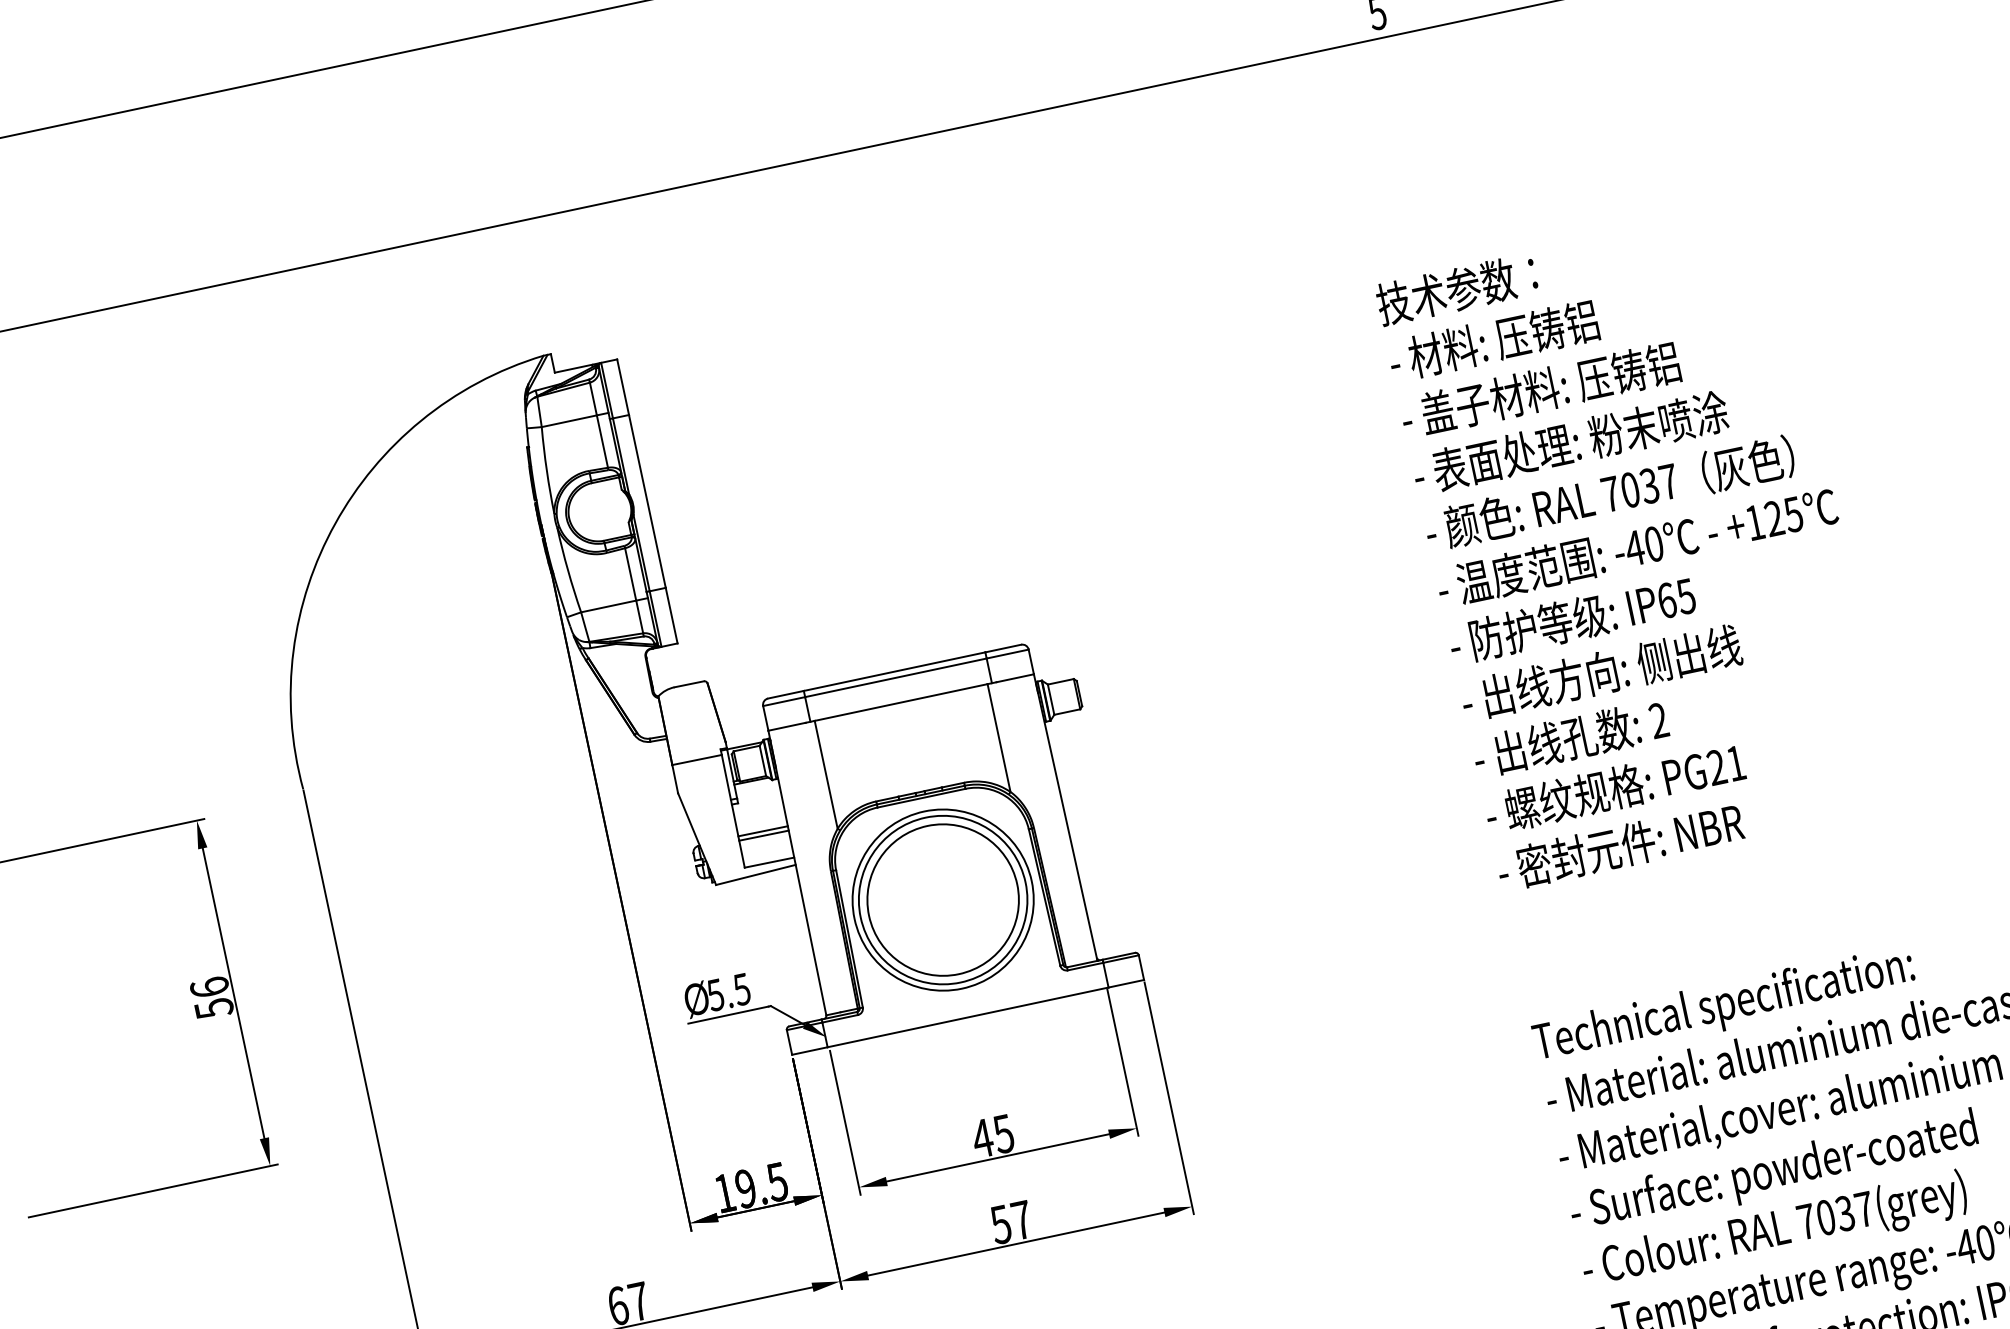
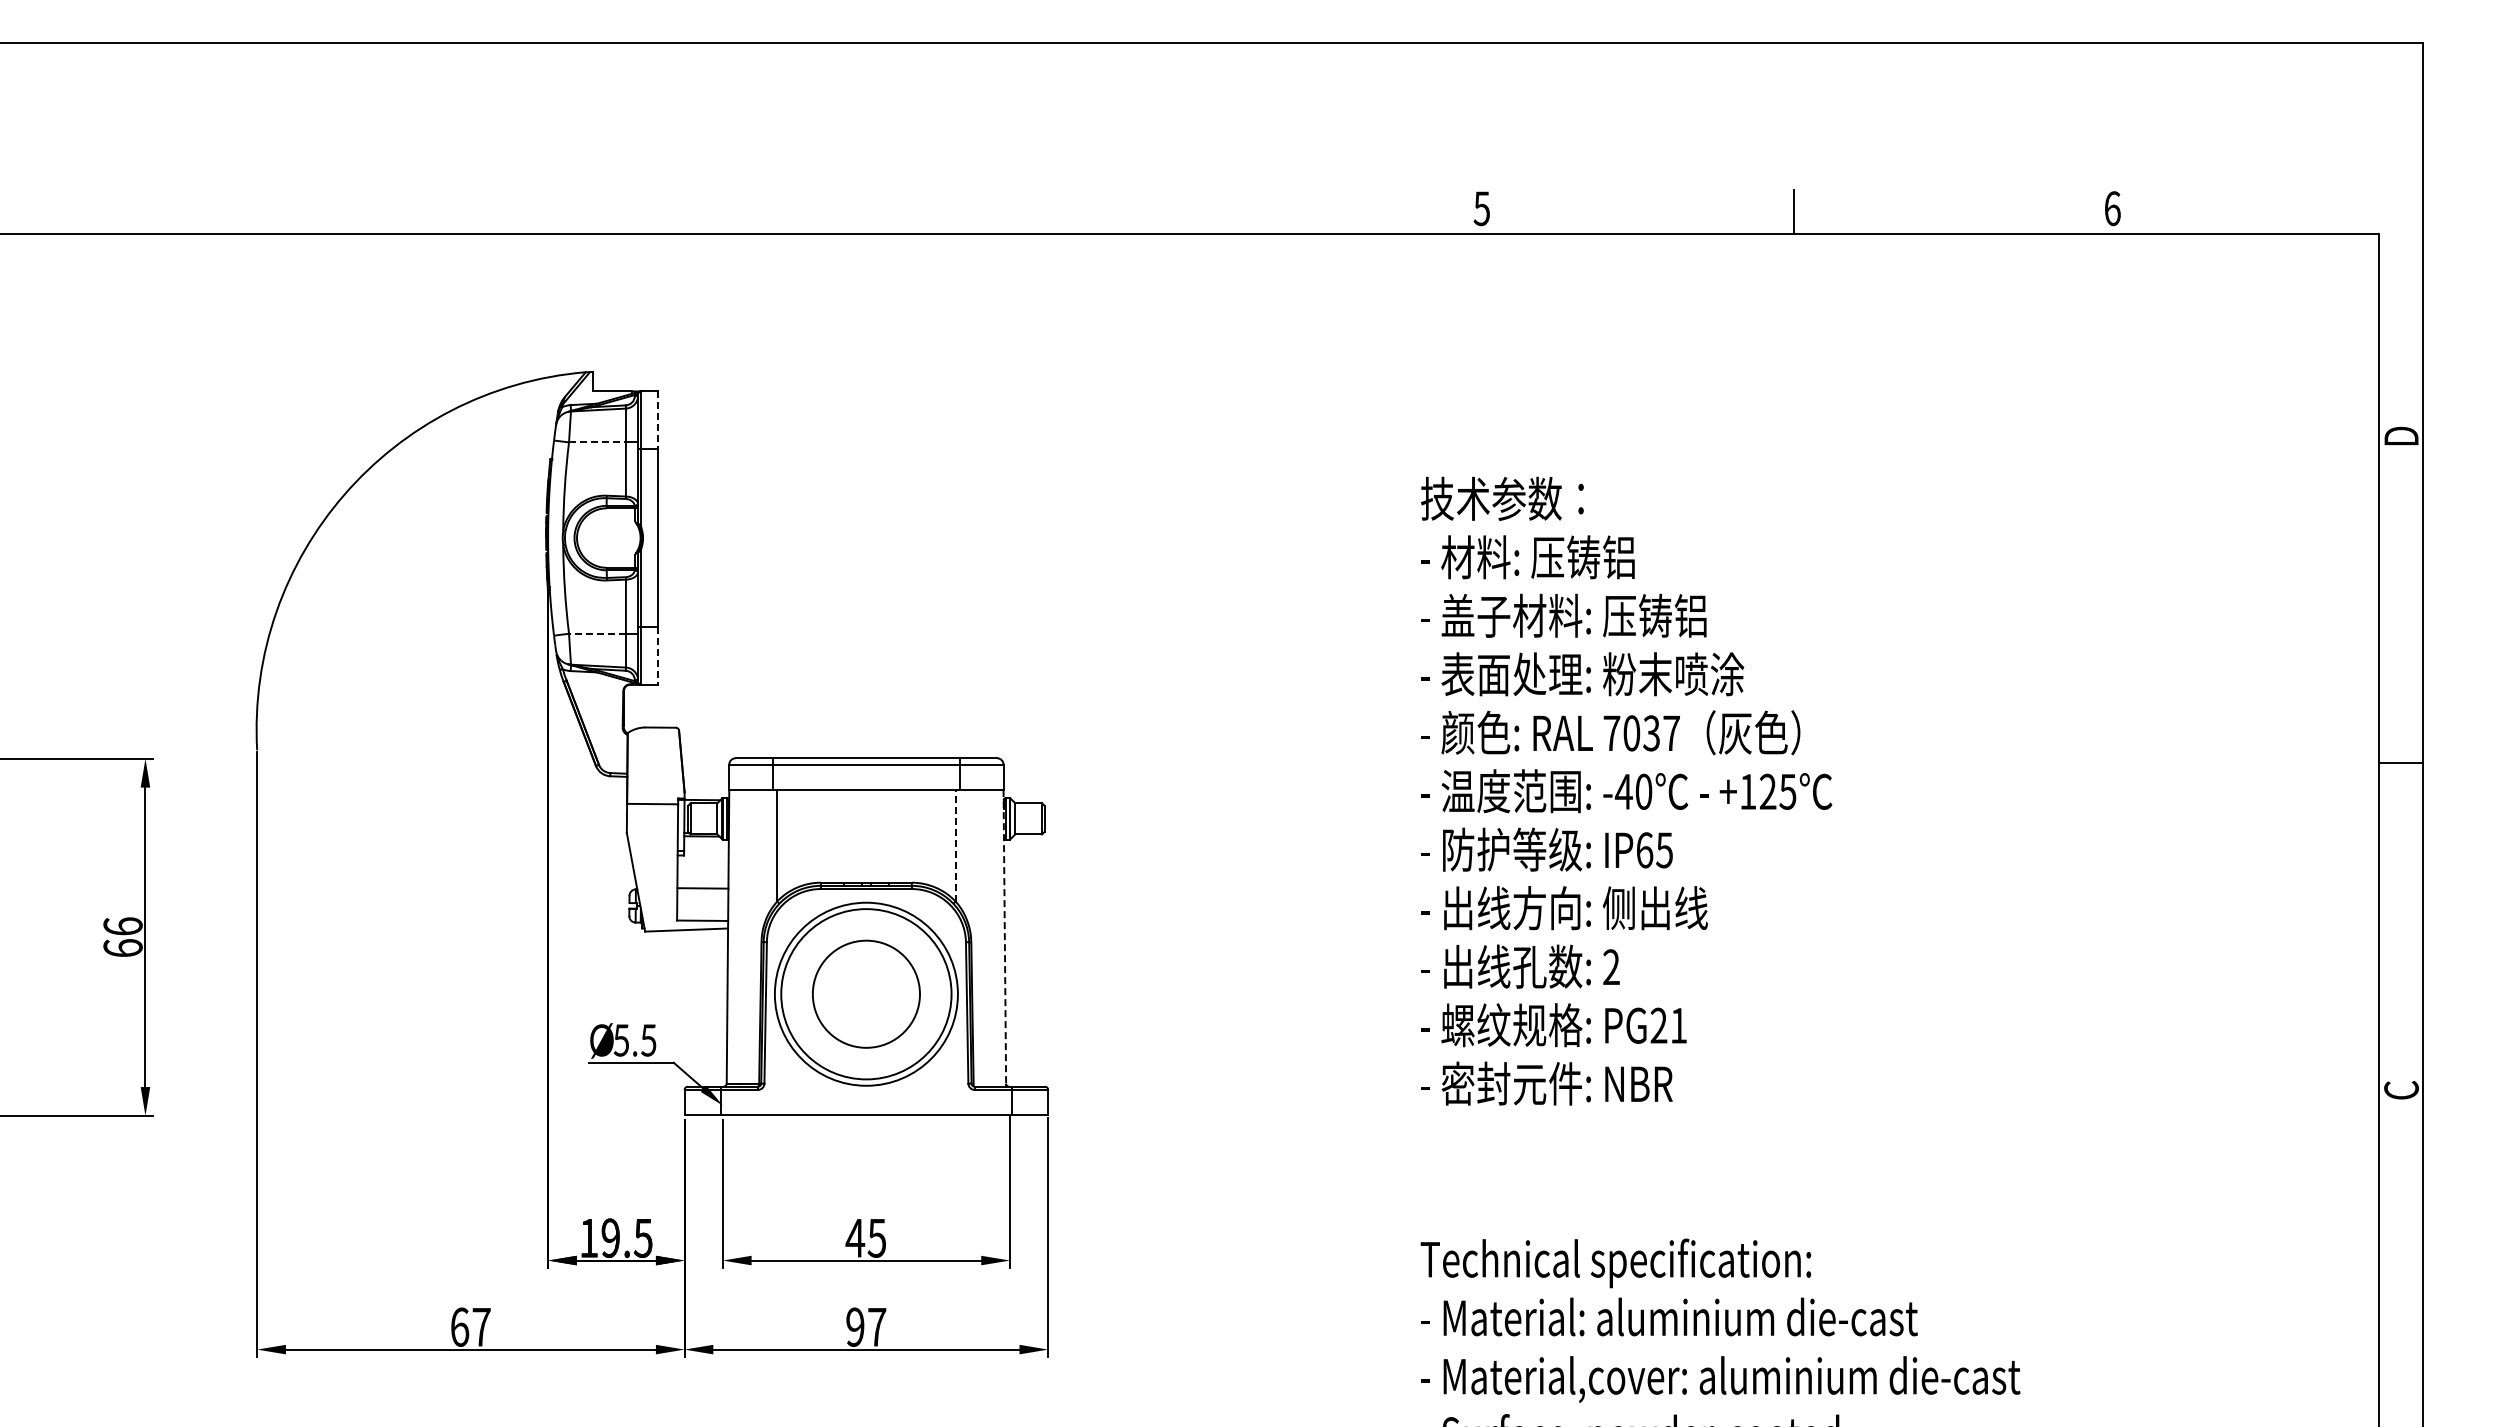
line: (622, 387) -> (657, 420), solid -> dashed
line: (570, 421) -> (598, 442), solid -> dashed
line: (608, 606) -> (597, 633), solid -> dashed
line: (671, 616) -> (657, 656), solid -> dashed
line: (998, 737) -> (955, 845), solid -> dashed
line: (1065, 817) -> (1004, 938), solid -> dashed
line: (763, 835) -> (702, 892), removed
circle: (942, 899) -> (865, 993), size x0.7
text: (213, 1008) -> (122, 948), 56 -> 66
text: (1000, 1223) -> (855, 1326), 57 -> 97

